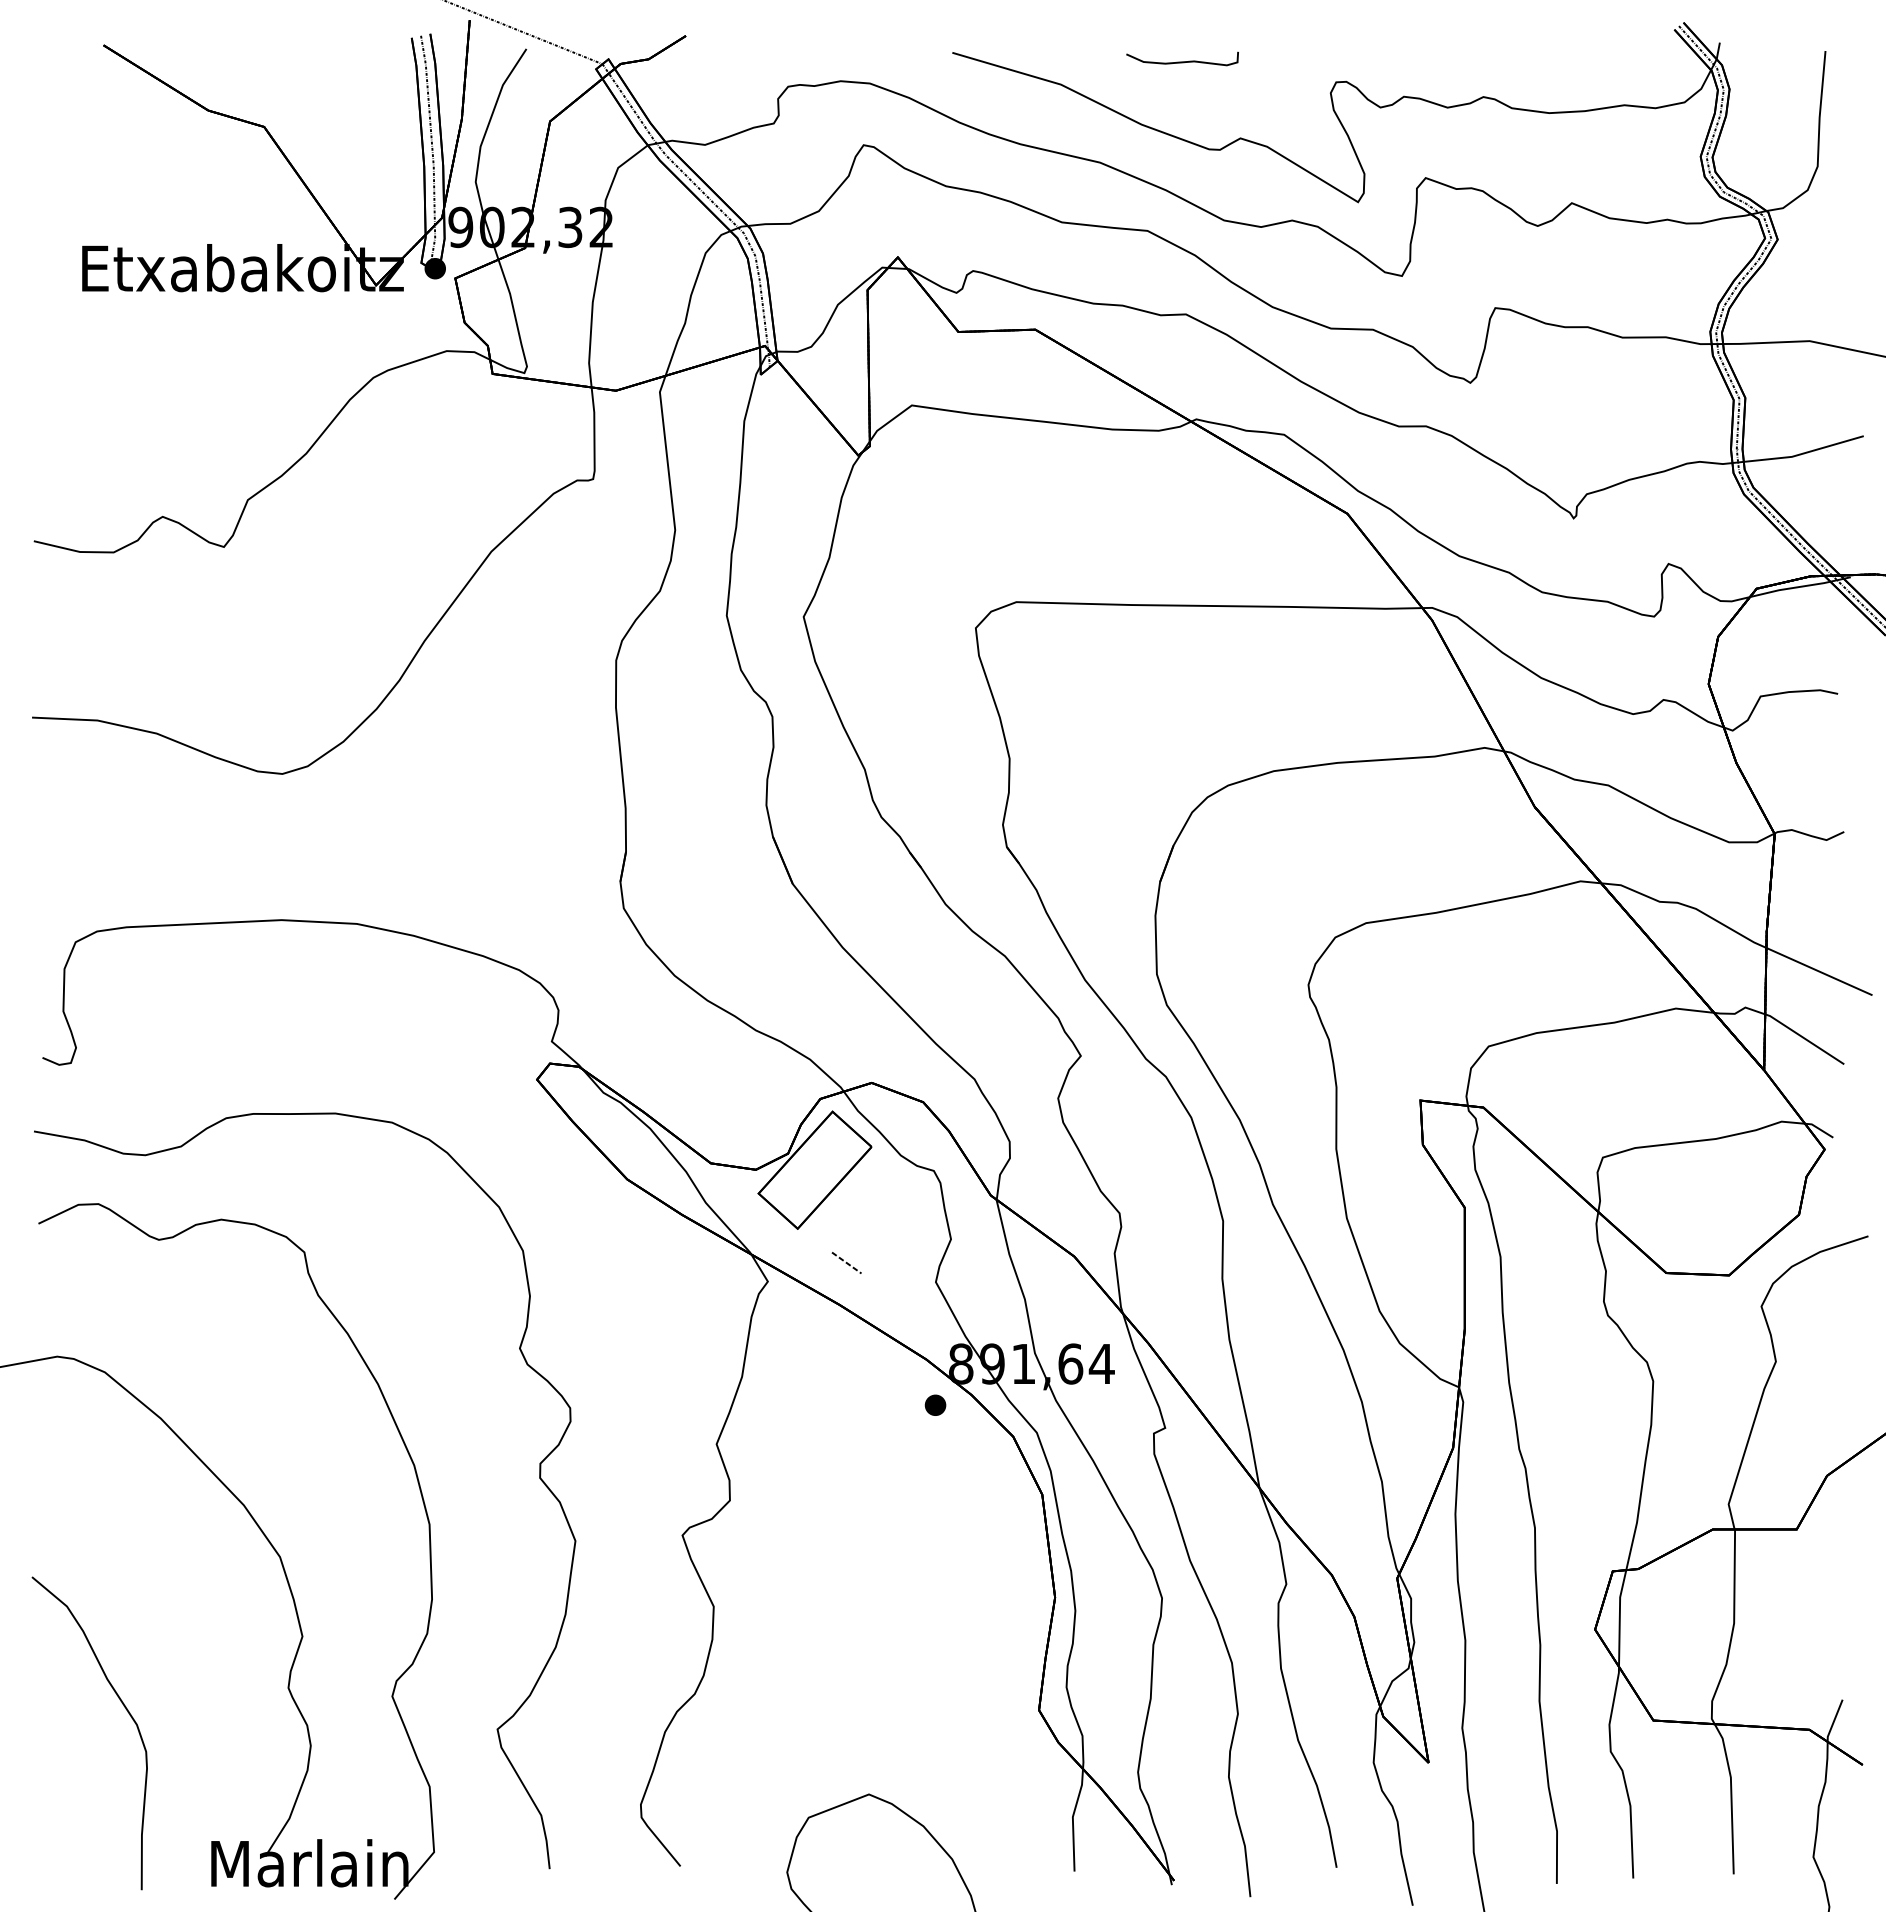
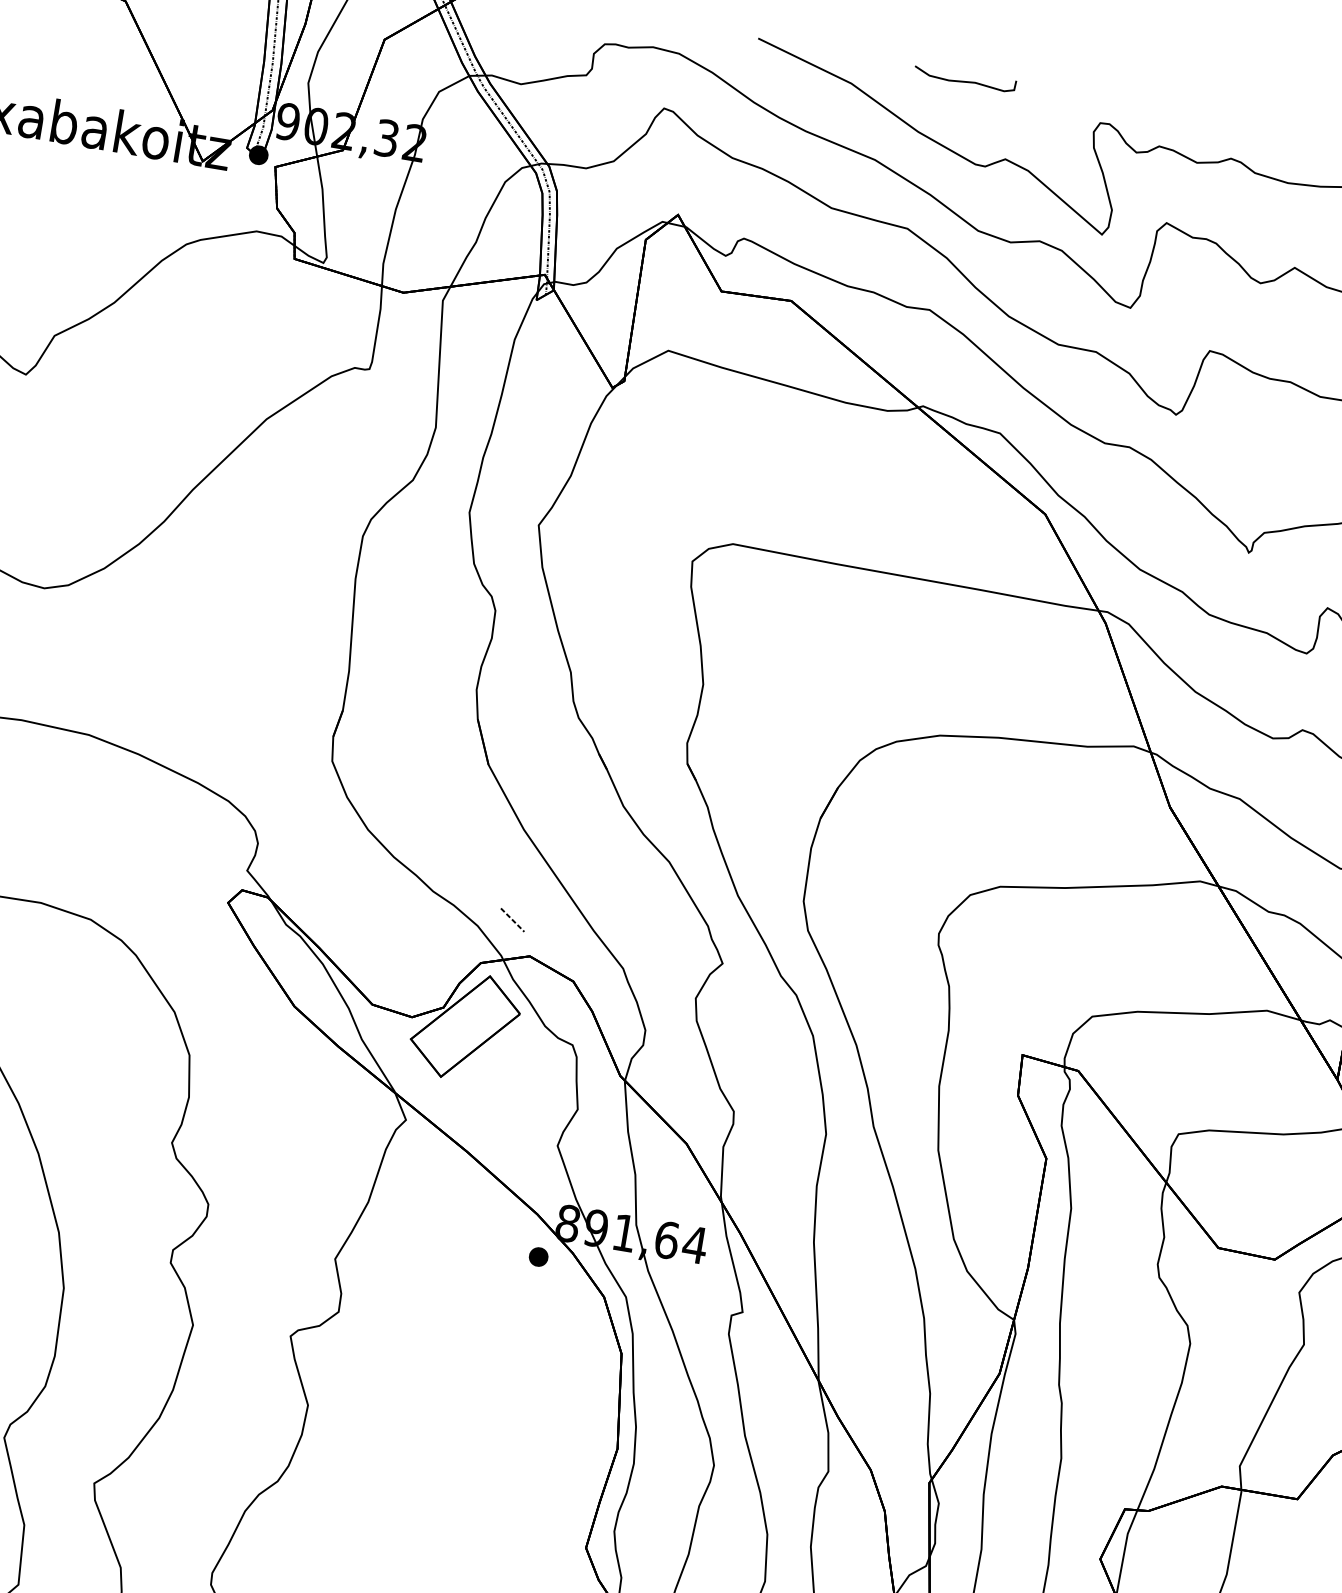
line: (846, 1262) -> (512, 919), moved

